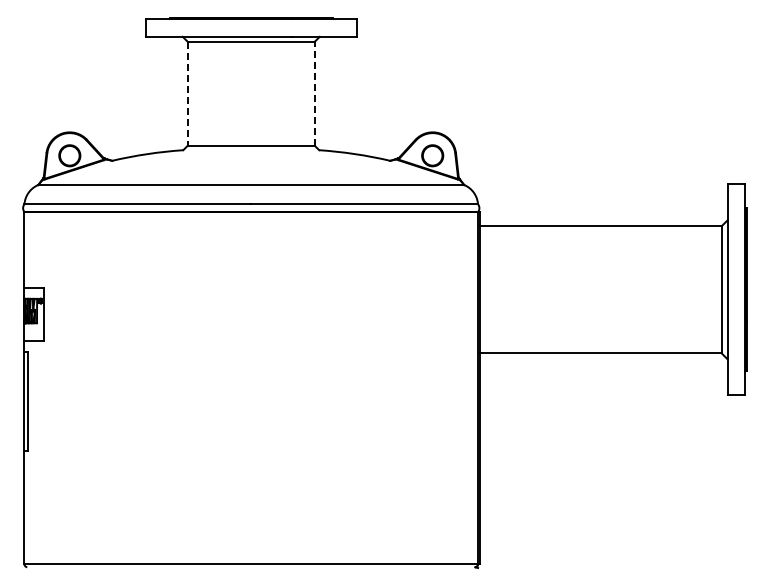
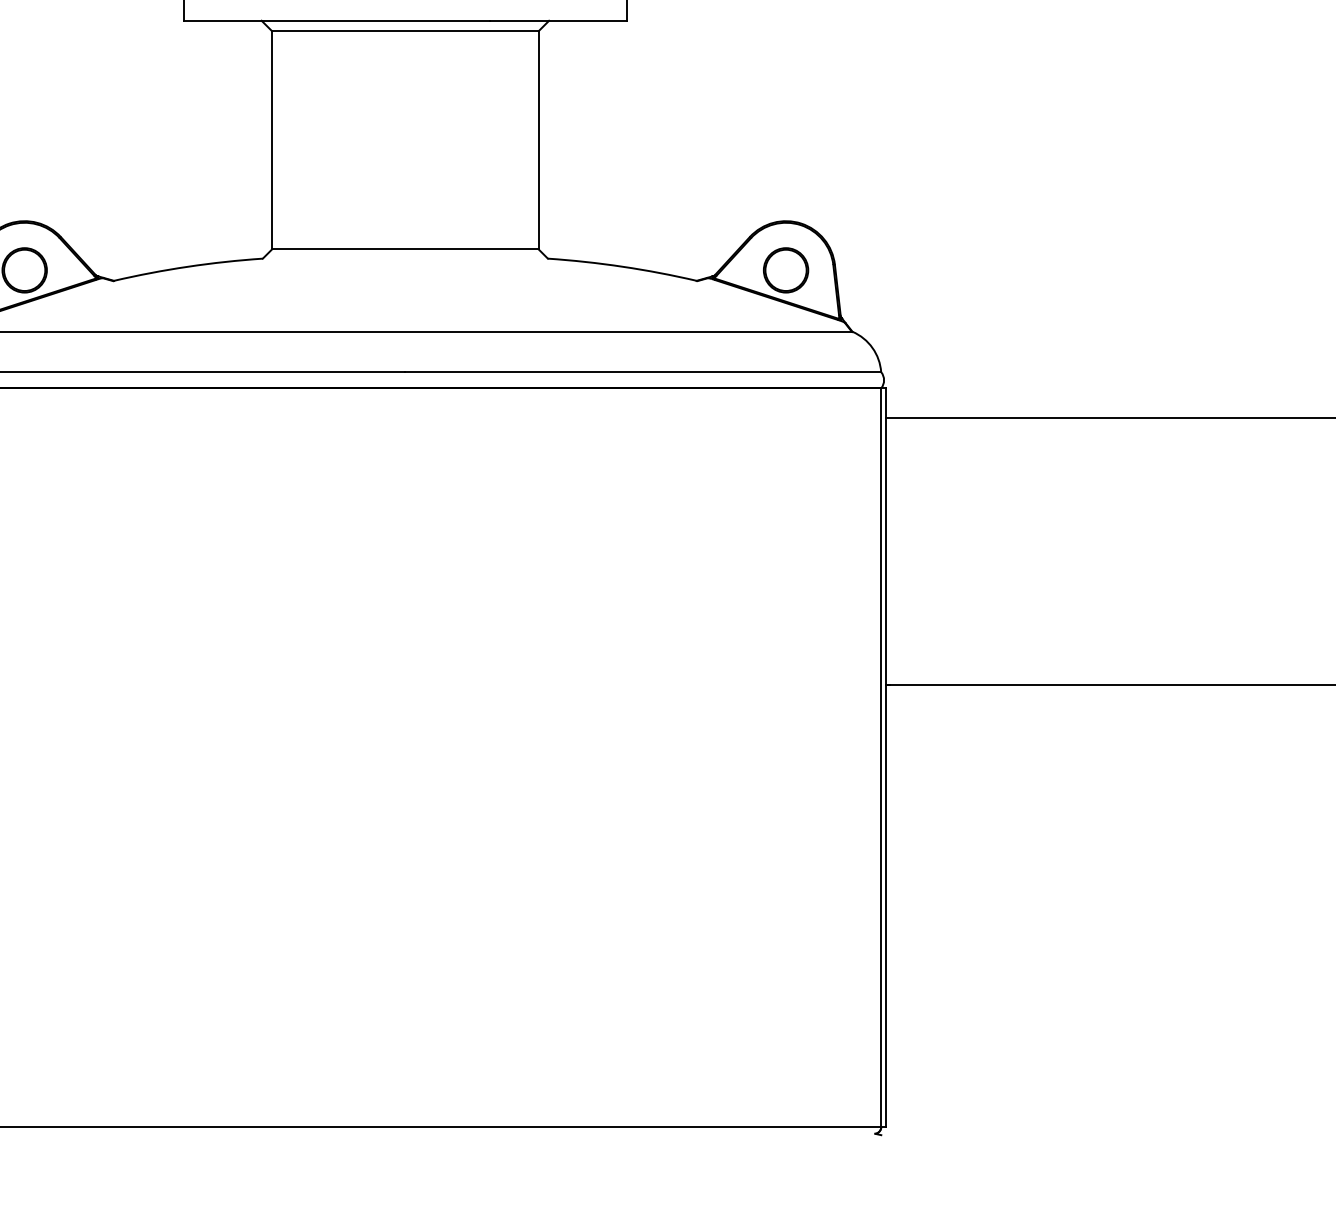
line: (187, 93) -> (271, 139), dashed -> solid
line: (314, 93) -> (538, 139), dashed -> solid

